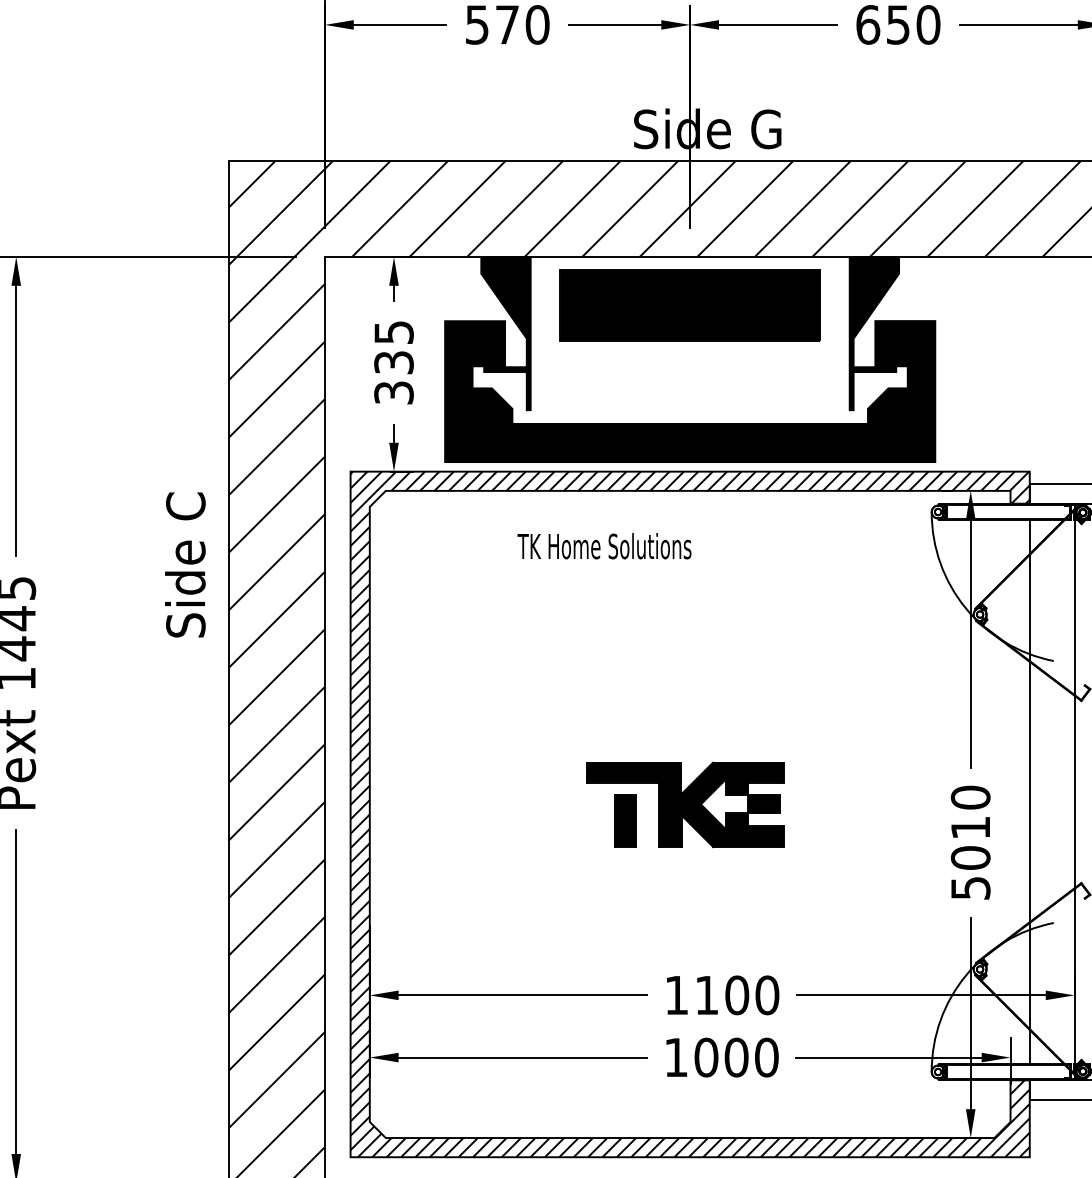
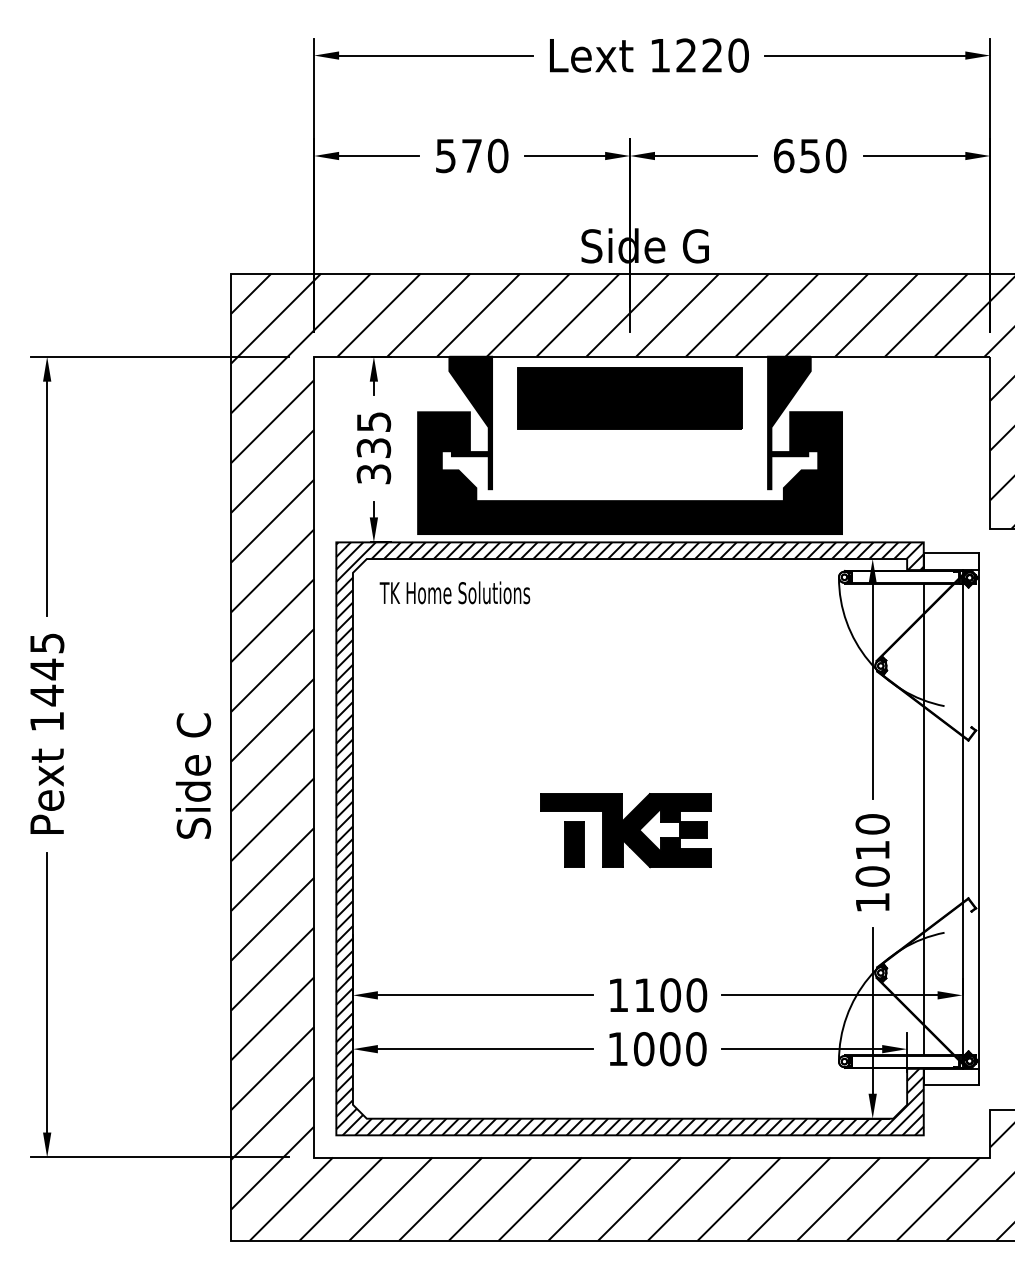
text: (603, 545) -> (454, 592), moved
text: (185, 564) -> (193, 775), moved
text: (970, 888) -> (872, 902), 5010 -> 1010

